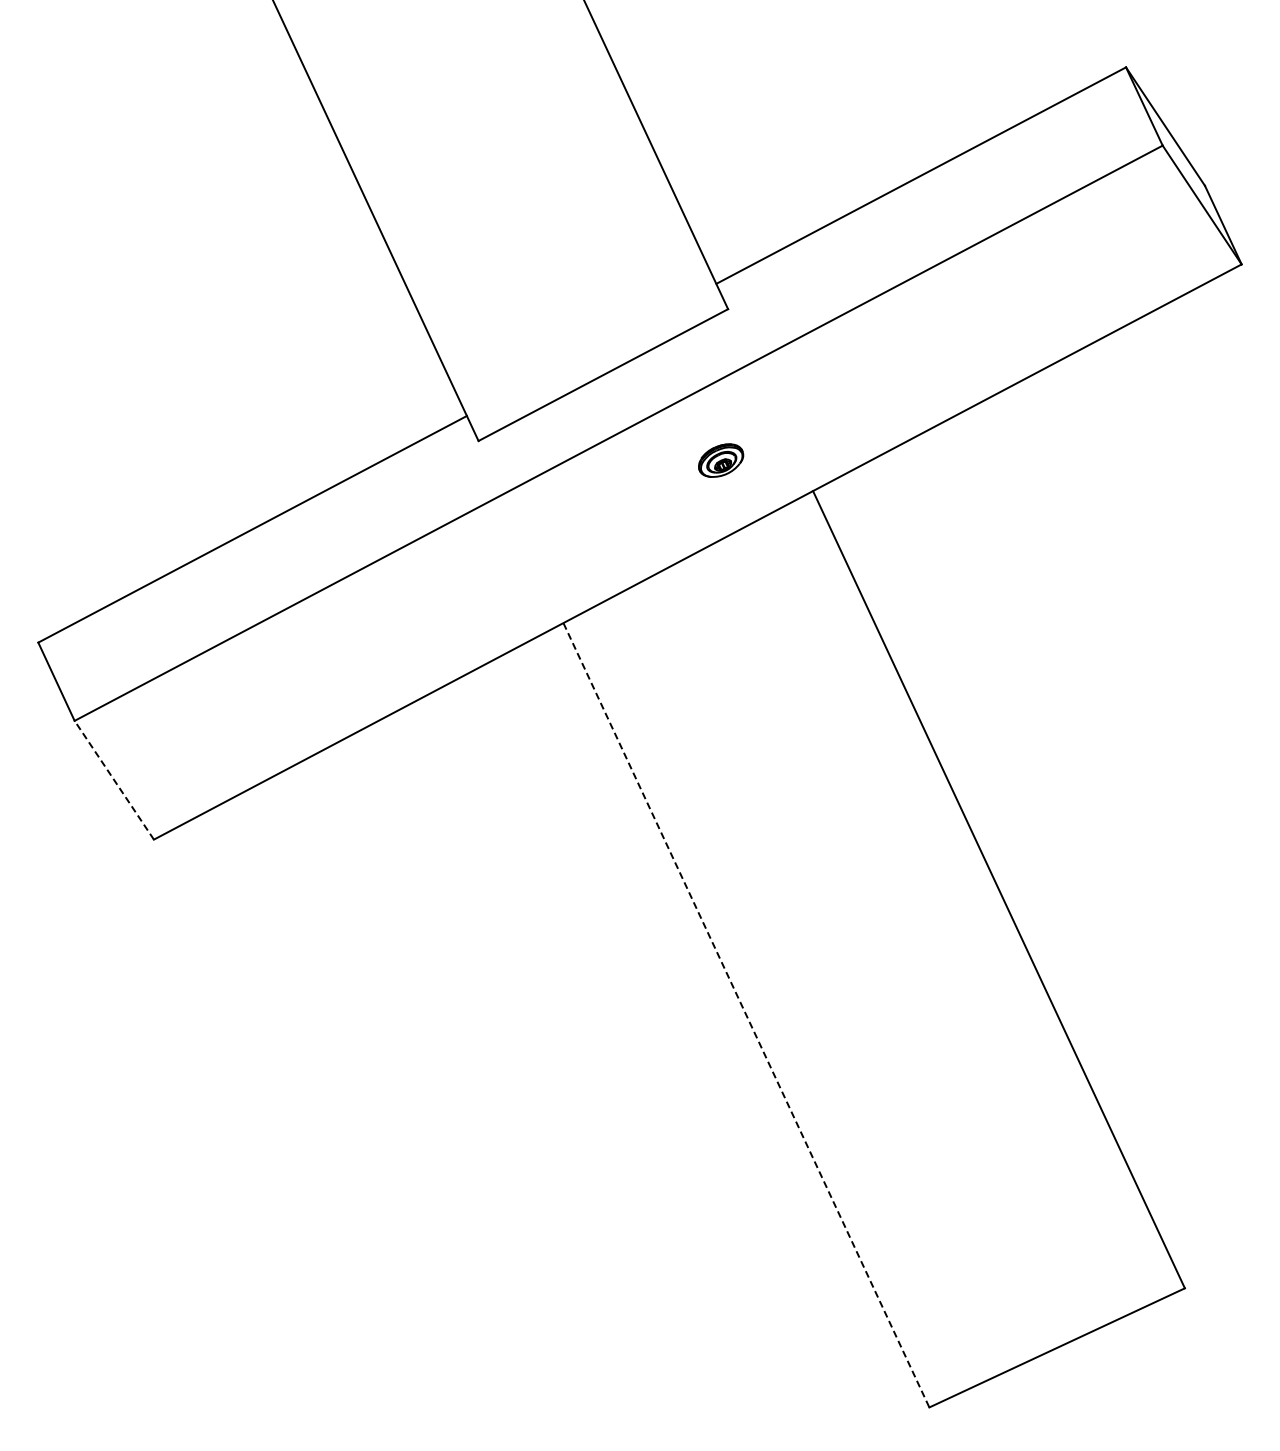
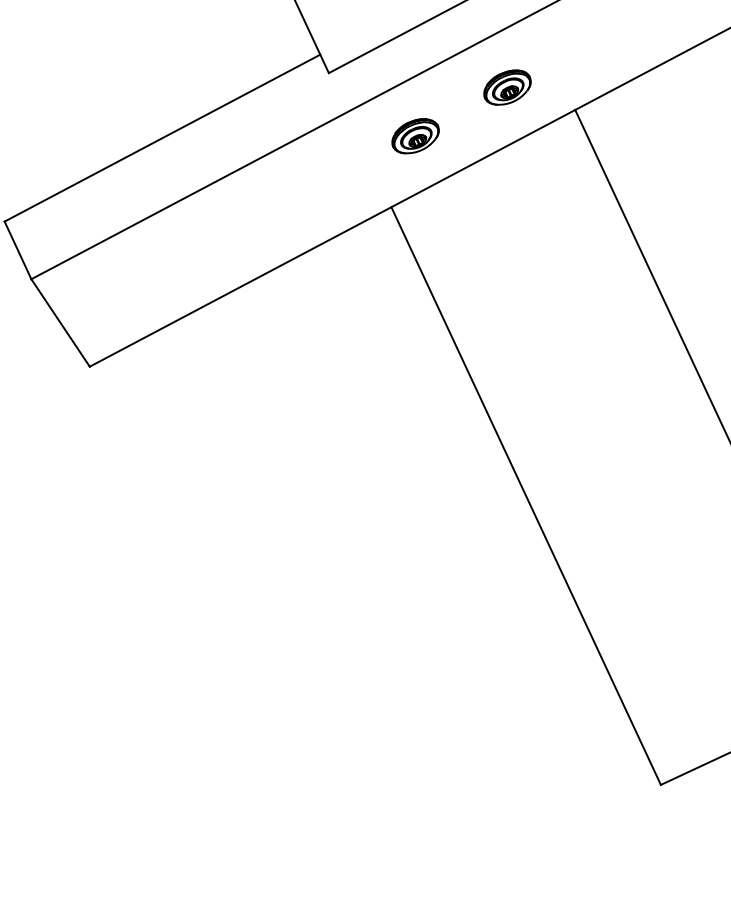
part: (720, 460) -> (507, 87), size x1.43
part: (595, 526) -> (415, 136), added
line: (114, 779) -> (60, 322), dashed -> solid
line: (746, 1015) -> (526, 496), dashed -> solid

